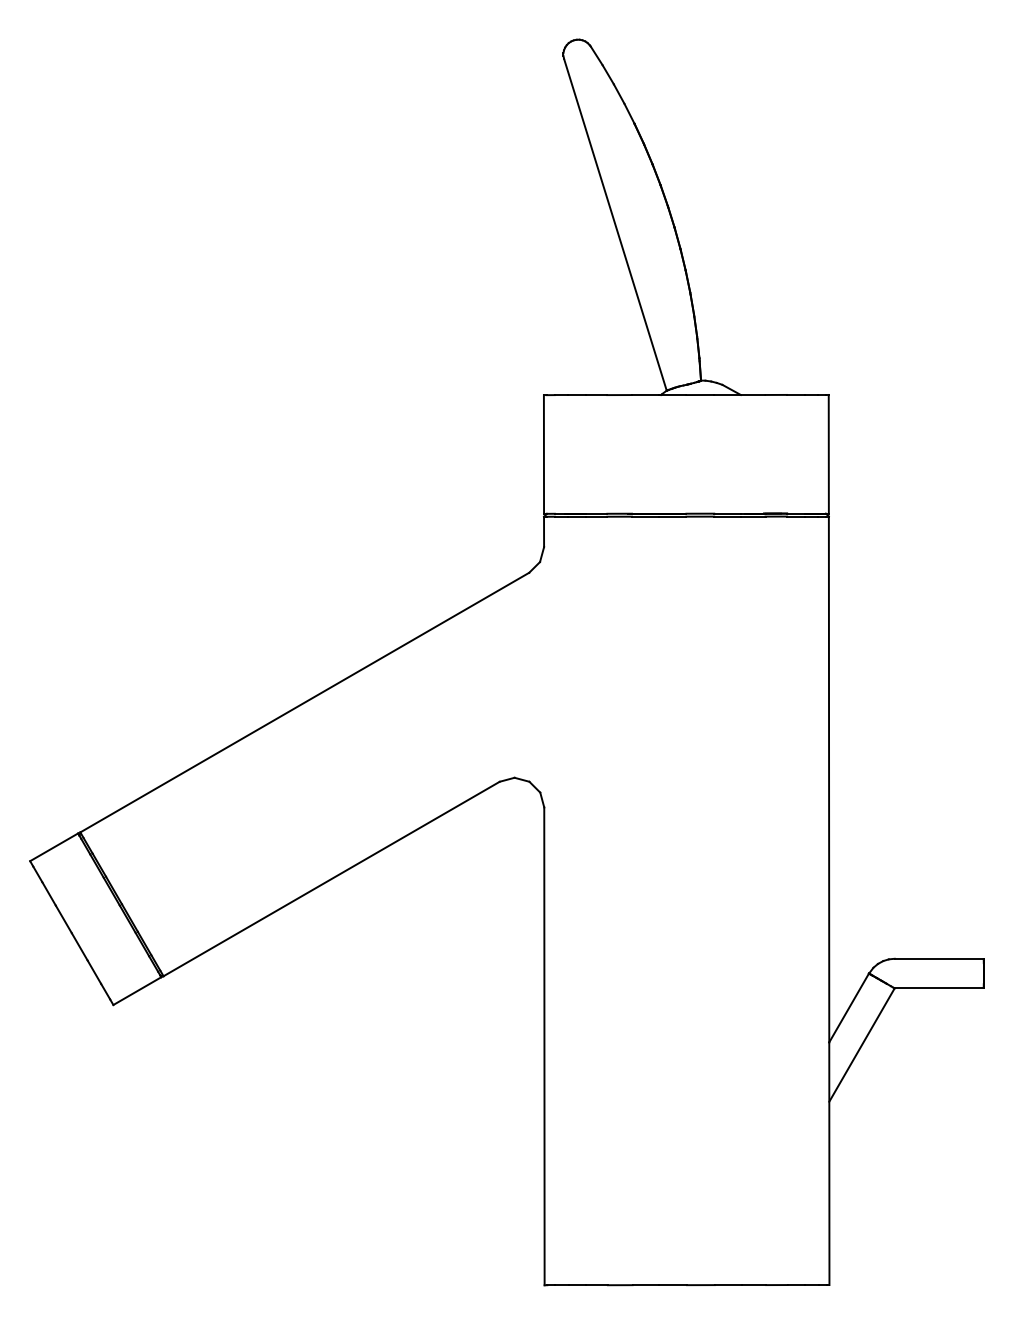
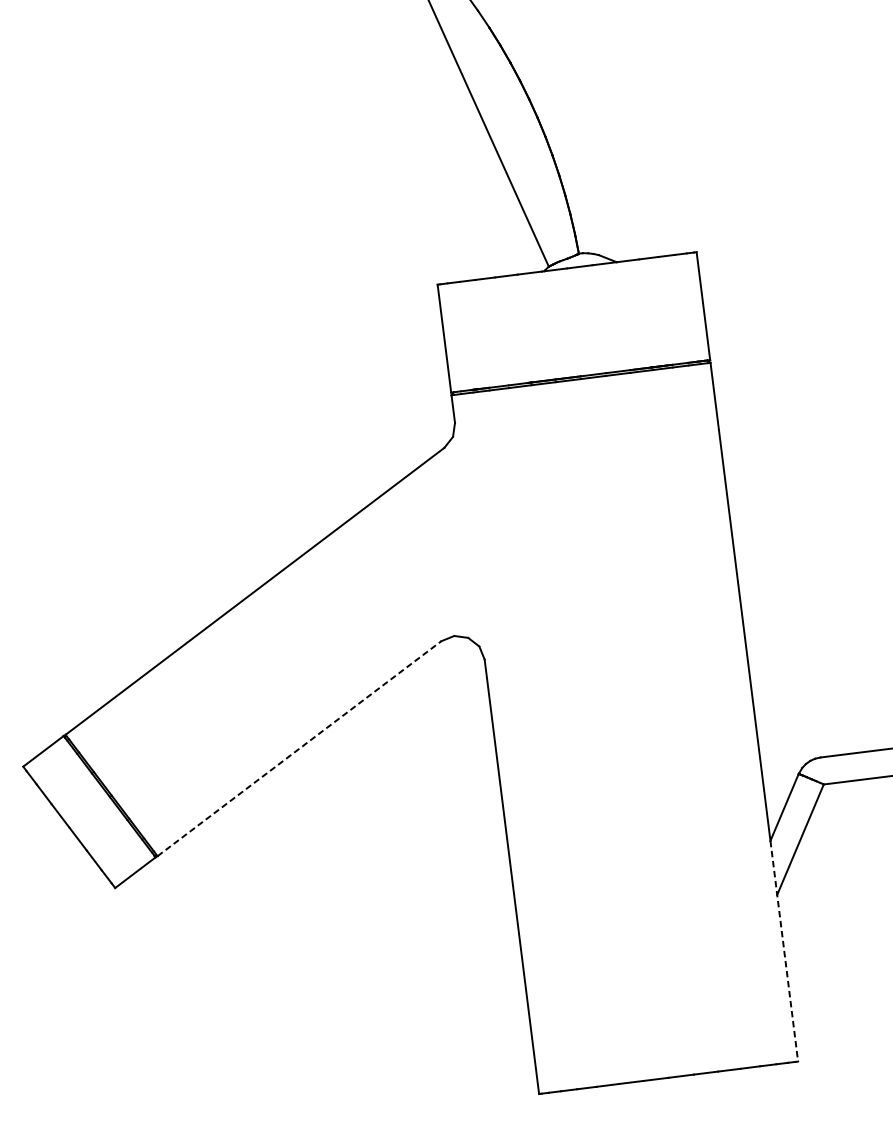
line: (332, 878) -> (300, 748), solid -> dashed
line: (829, 1164) -> (784, 951), solid -> dashed

